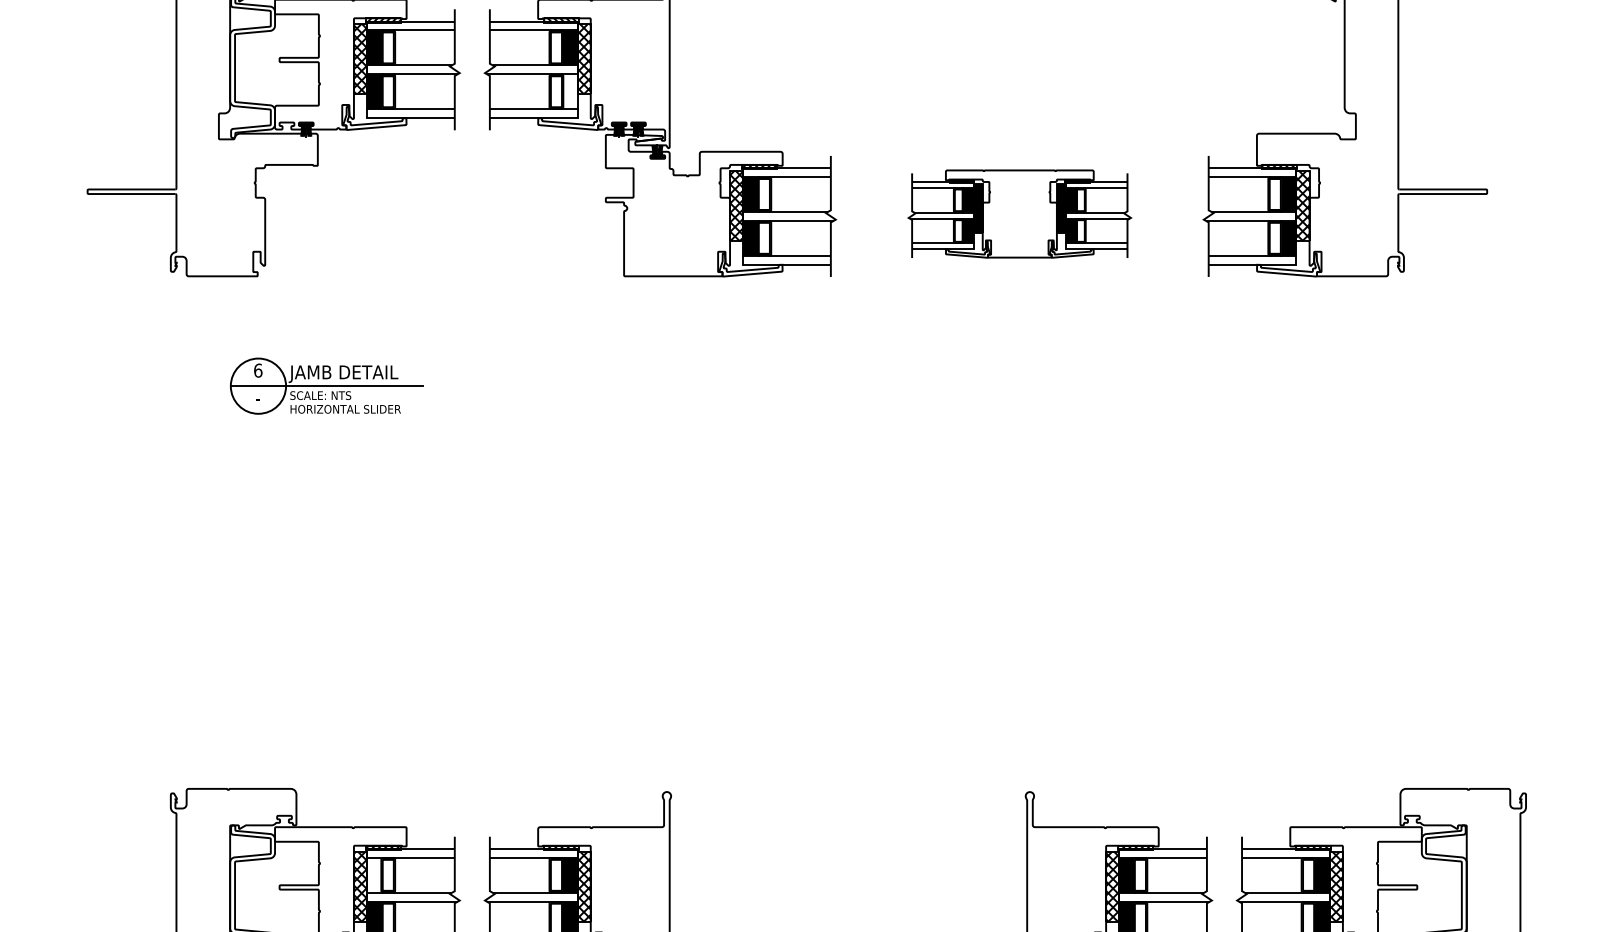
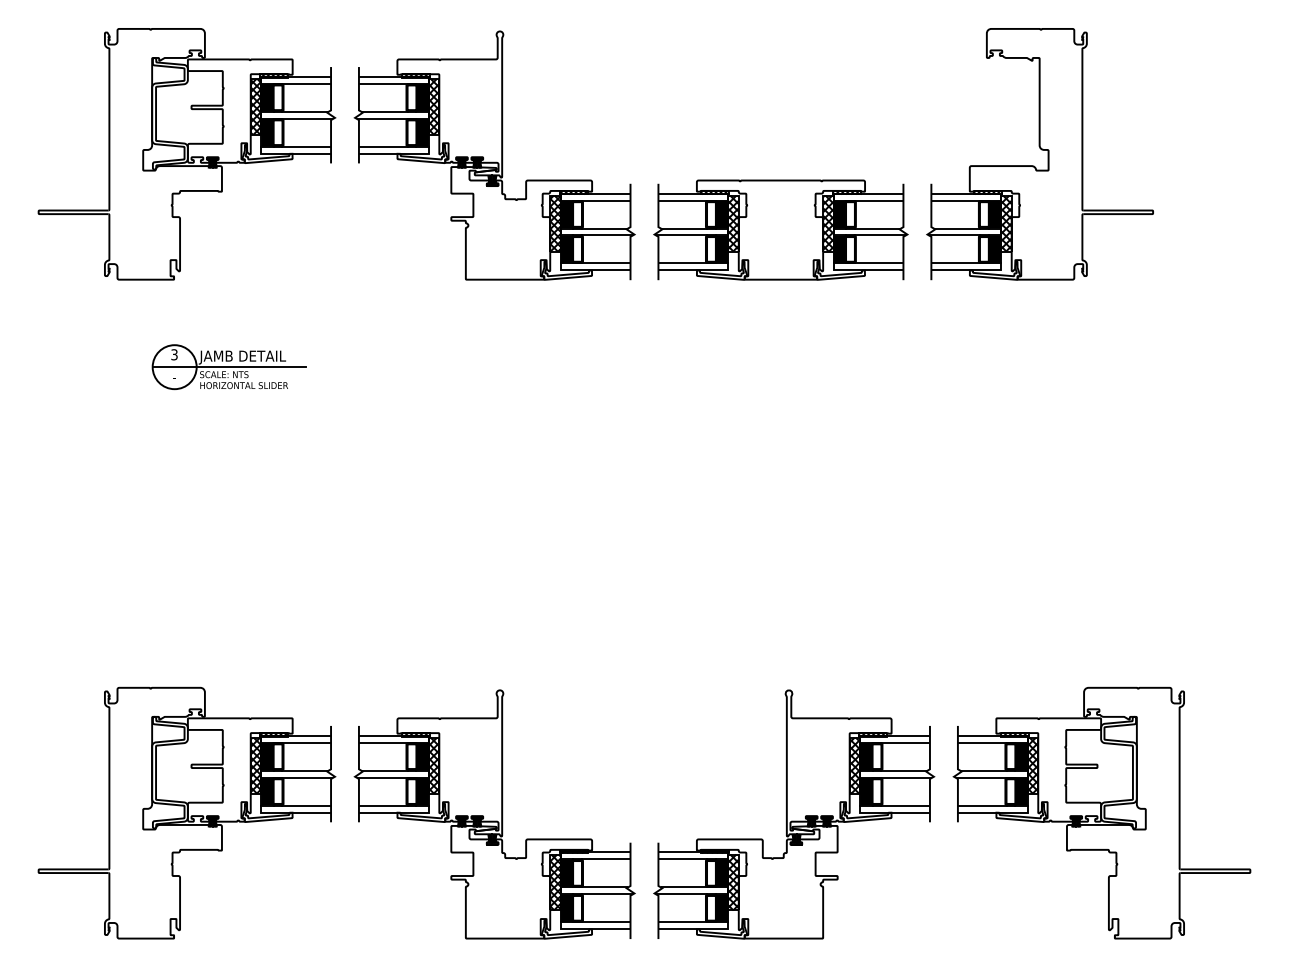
fill: (569, 91) -> (422, 132), added
part: (1019, 213) -> (780, 229), size x1.43
text: (258, 370) -> (174, 354), 6 -> 3
fill: (375, 875) -> (267, 756), added

